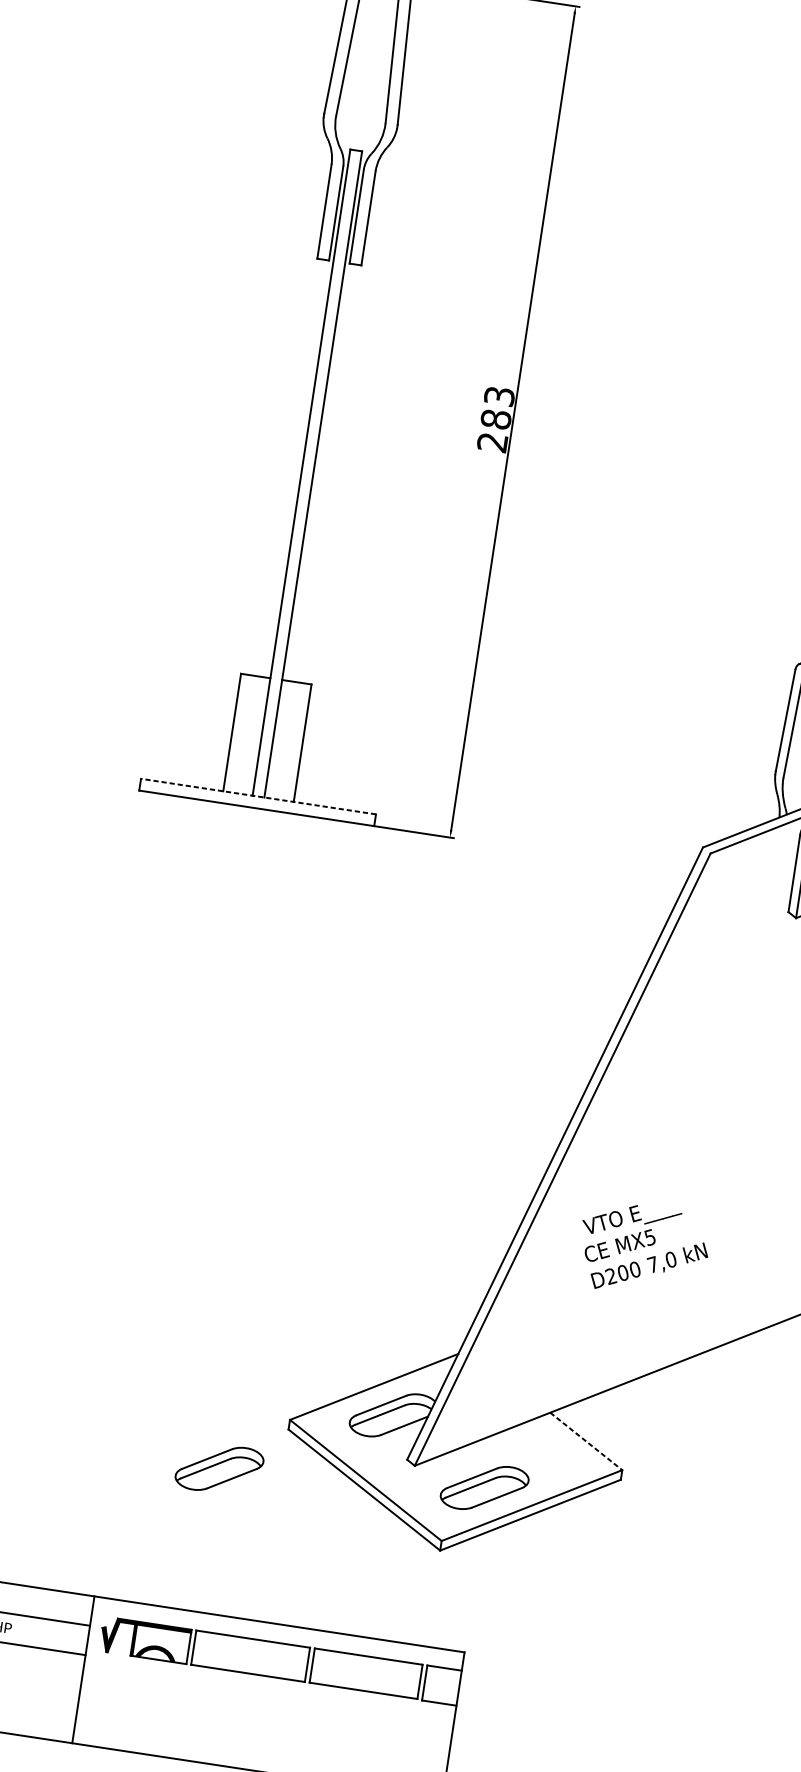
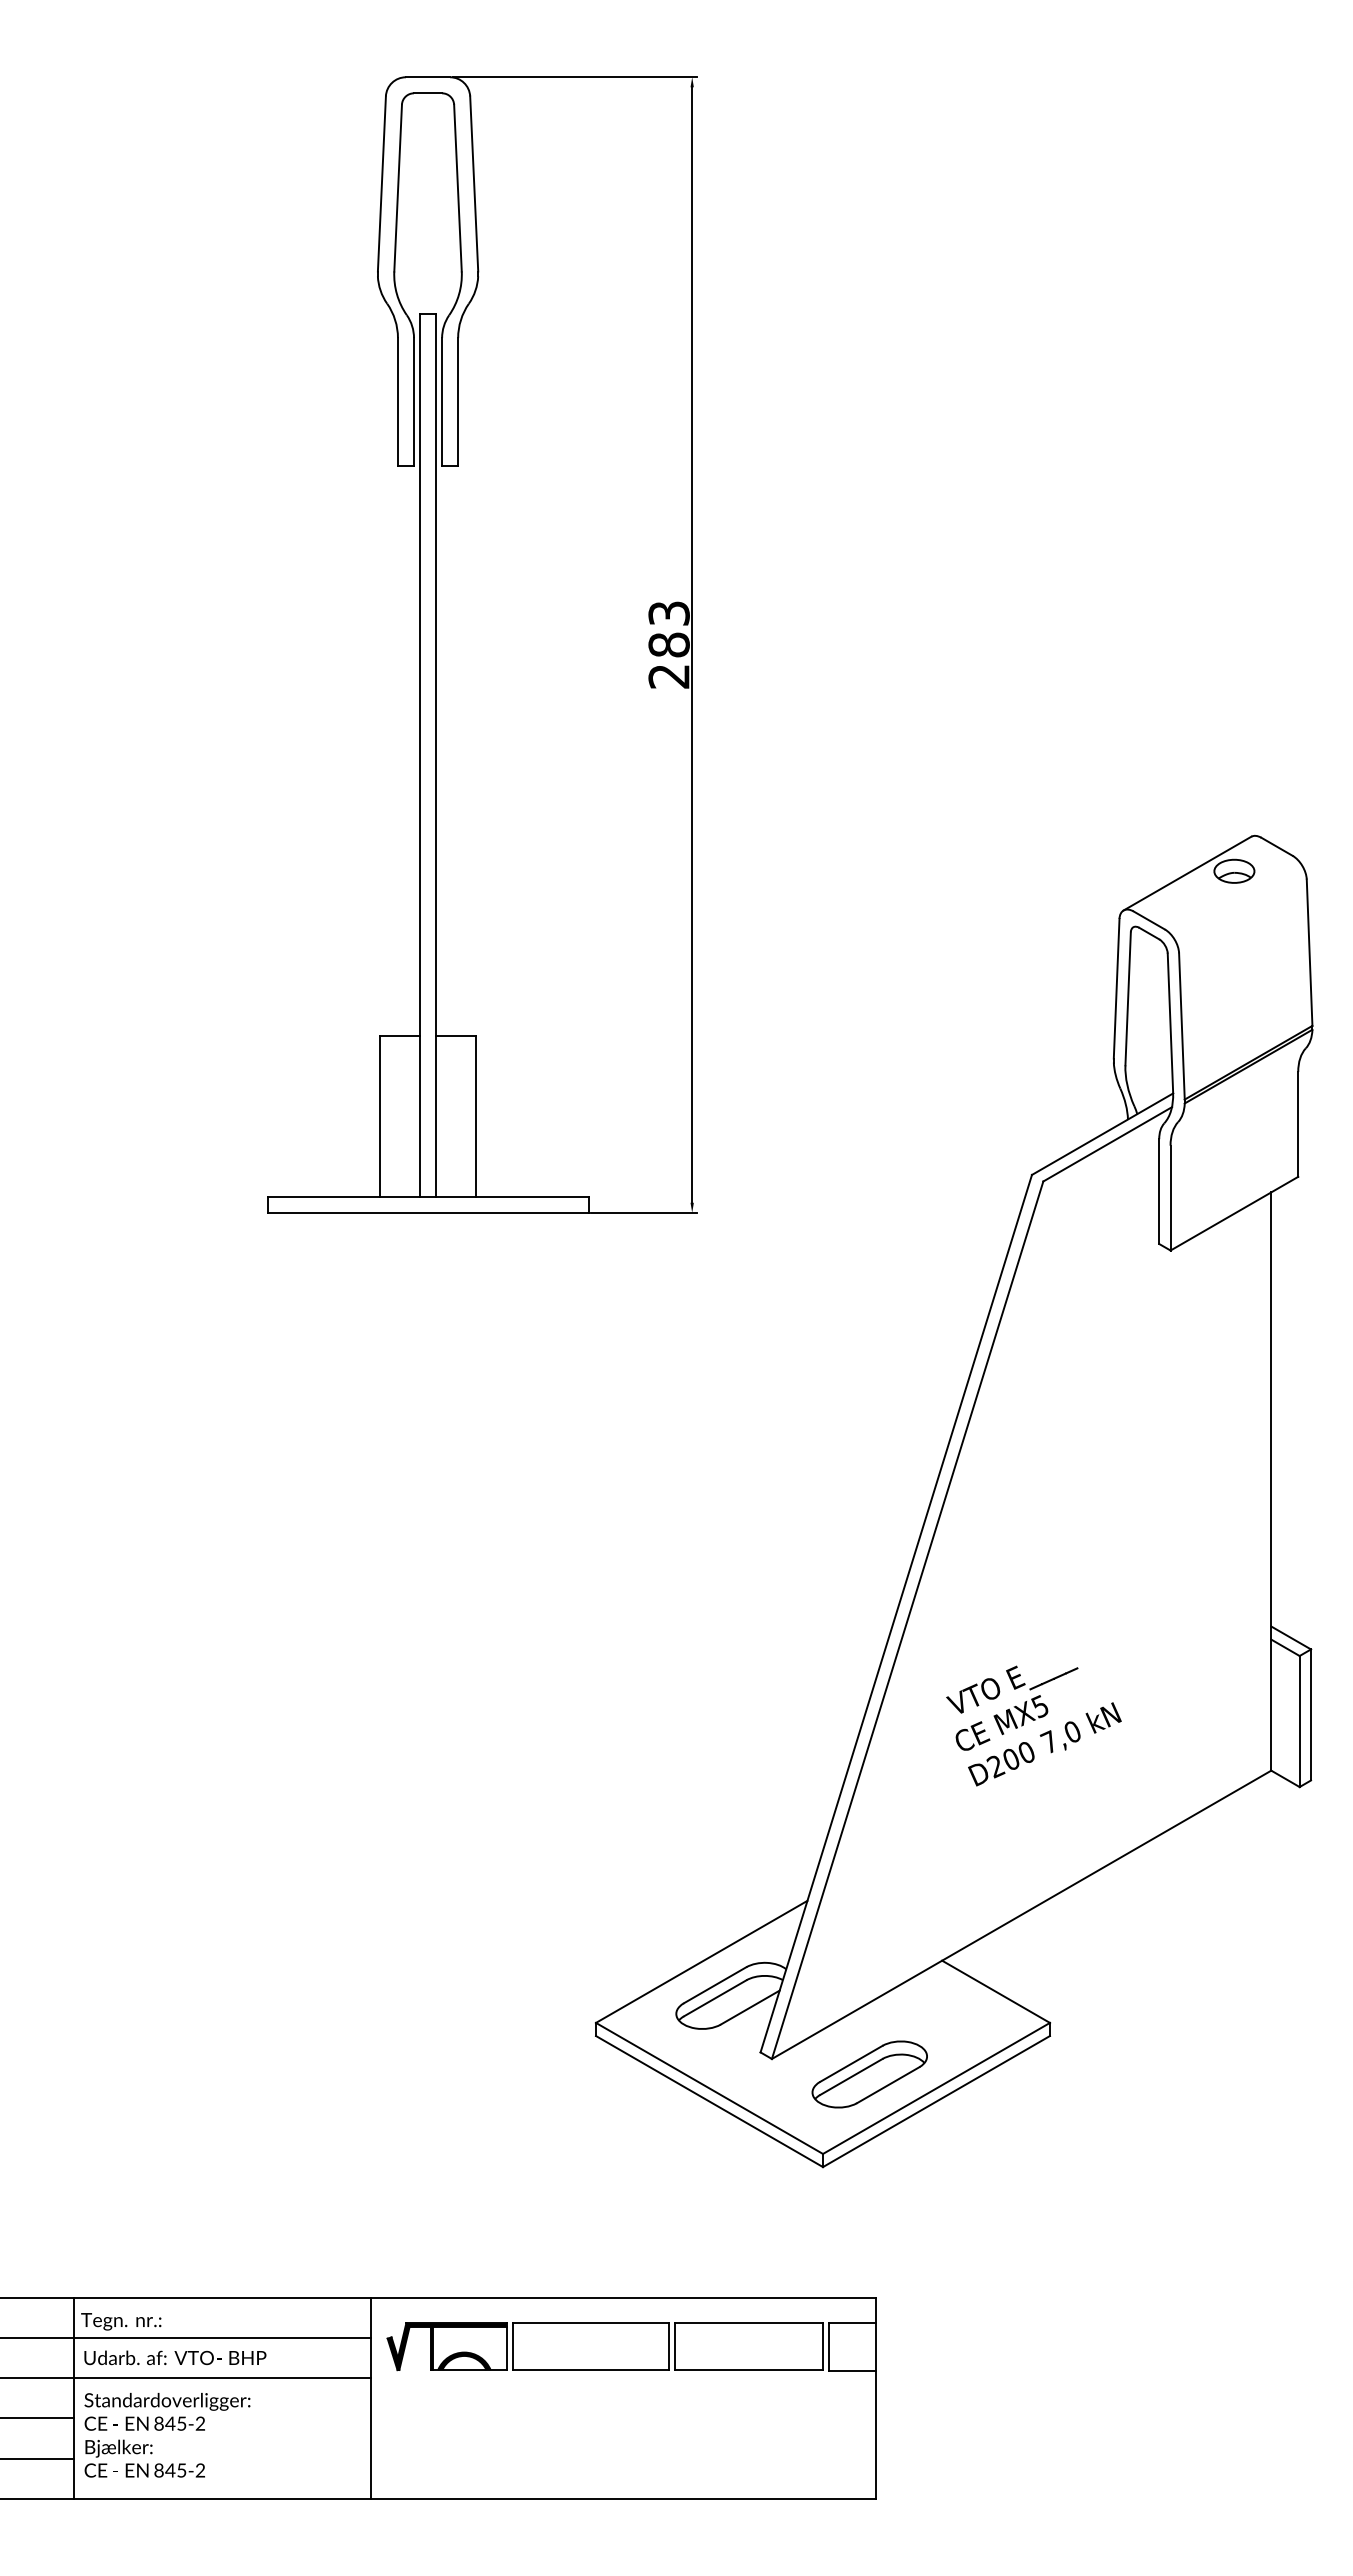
line: (258, 796) -> (428, 1196), dashed -> solid
line: (586, 1442) -> (996, 1992), dashed -> solid
part: (219, 1468) -> (511, 2102), removed

